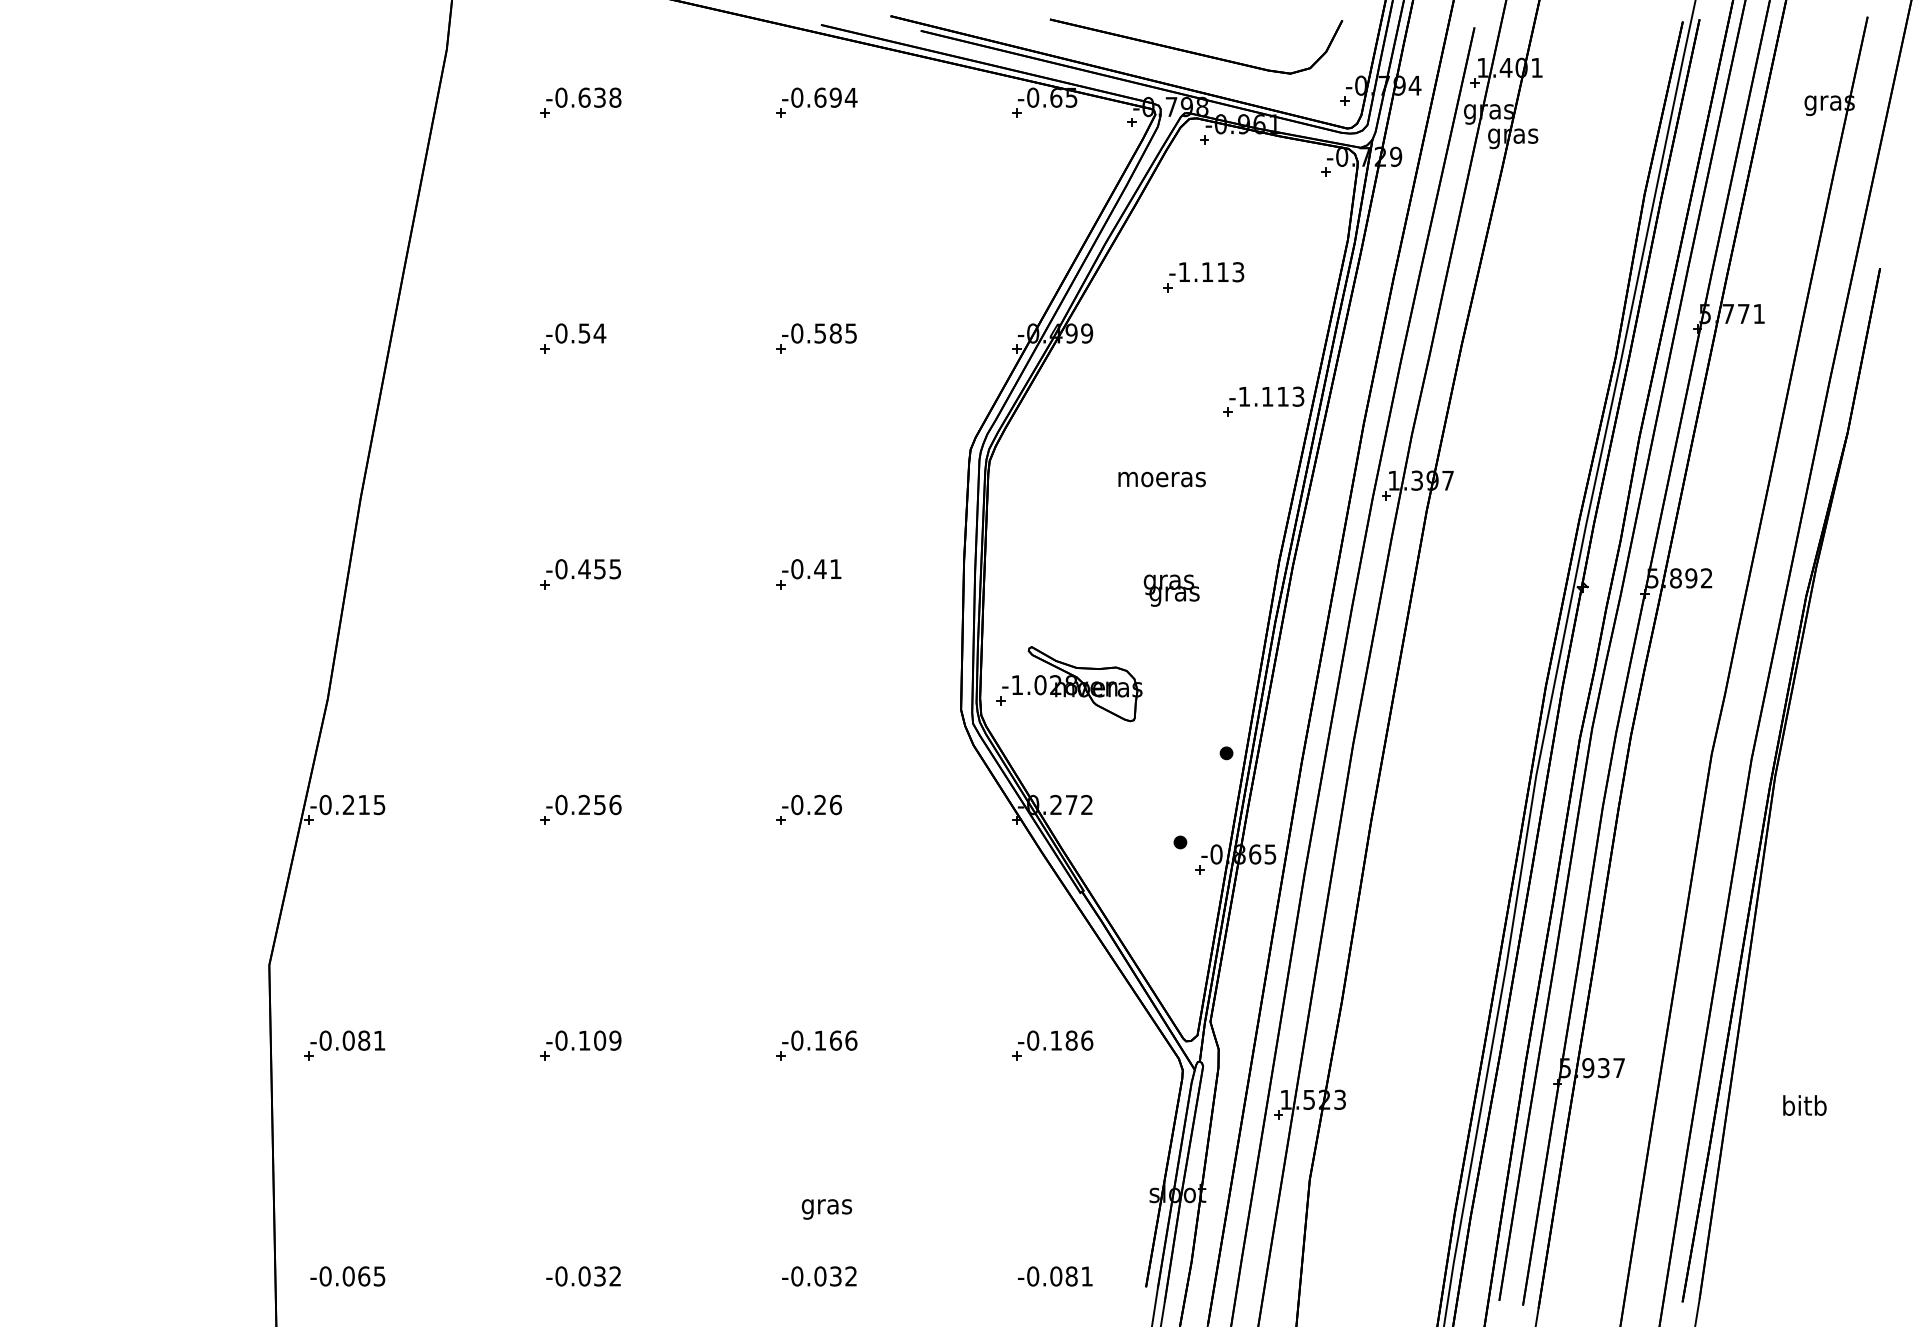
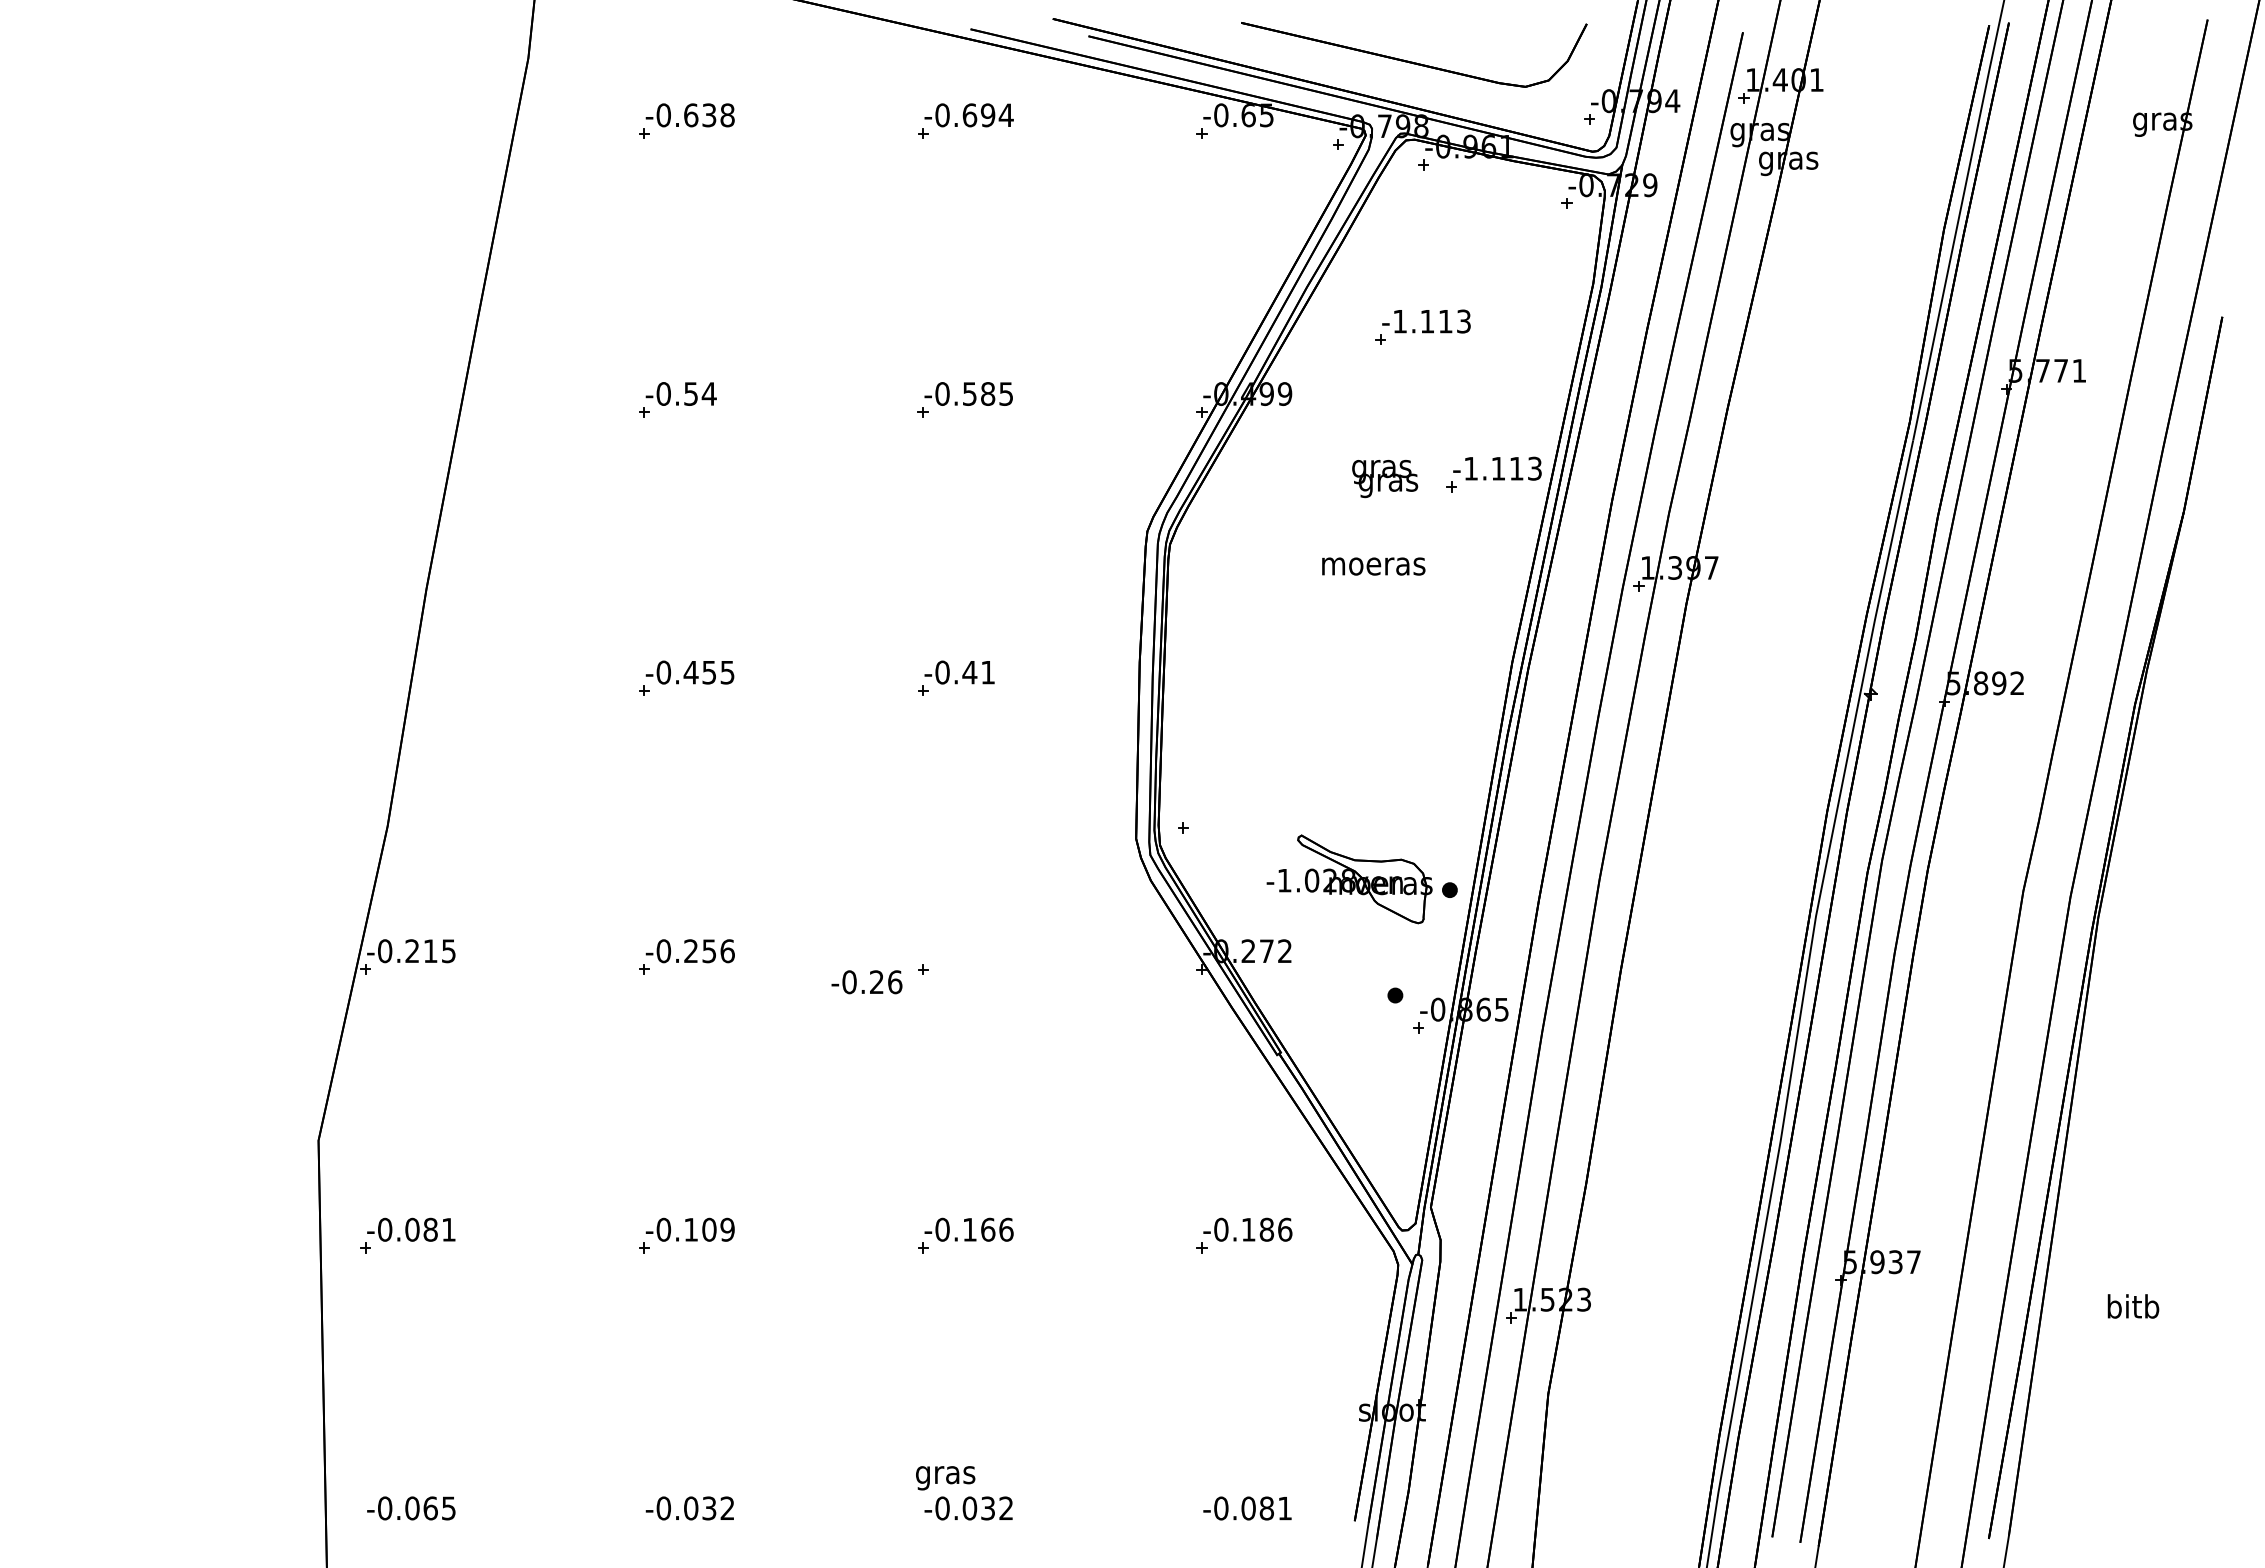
text: (1172, 591) -> (1385, 479), moved
part: (1072, 684) -> (1349, 879), moved
text: (811, 805) -> (866, 982), moved
text: (826, 1209) -> (945, 1478), moved

